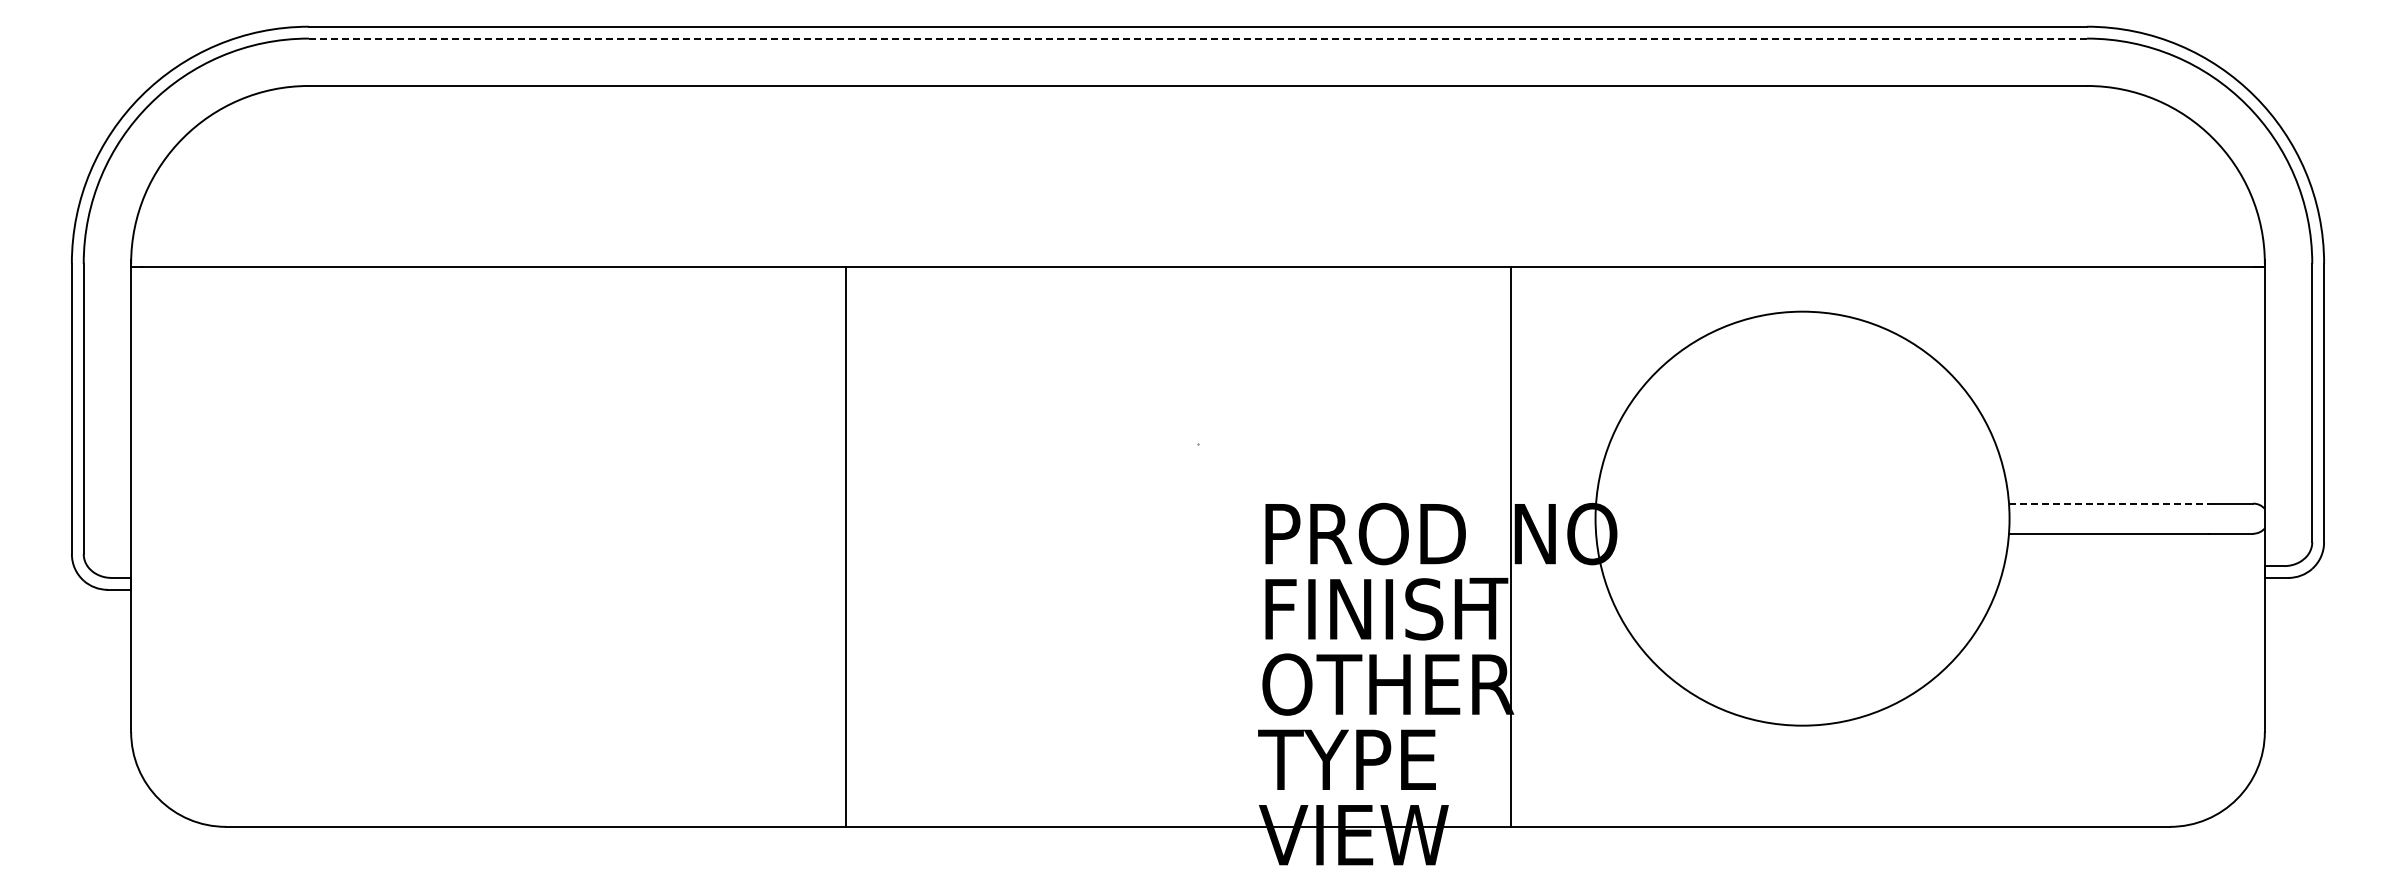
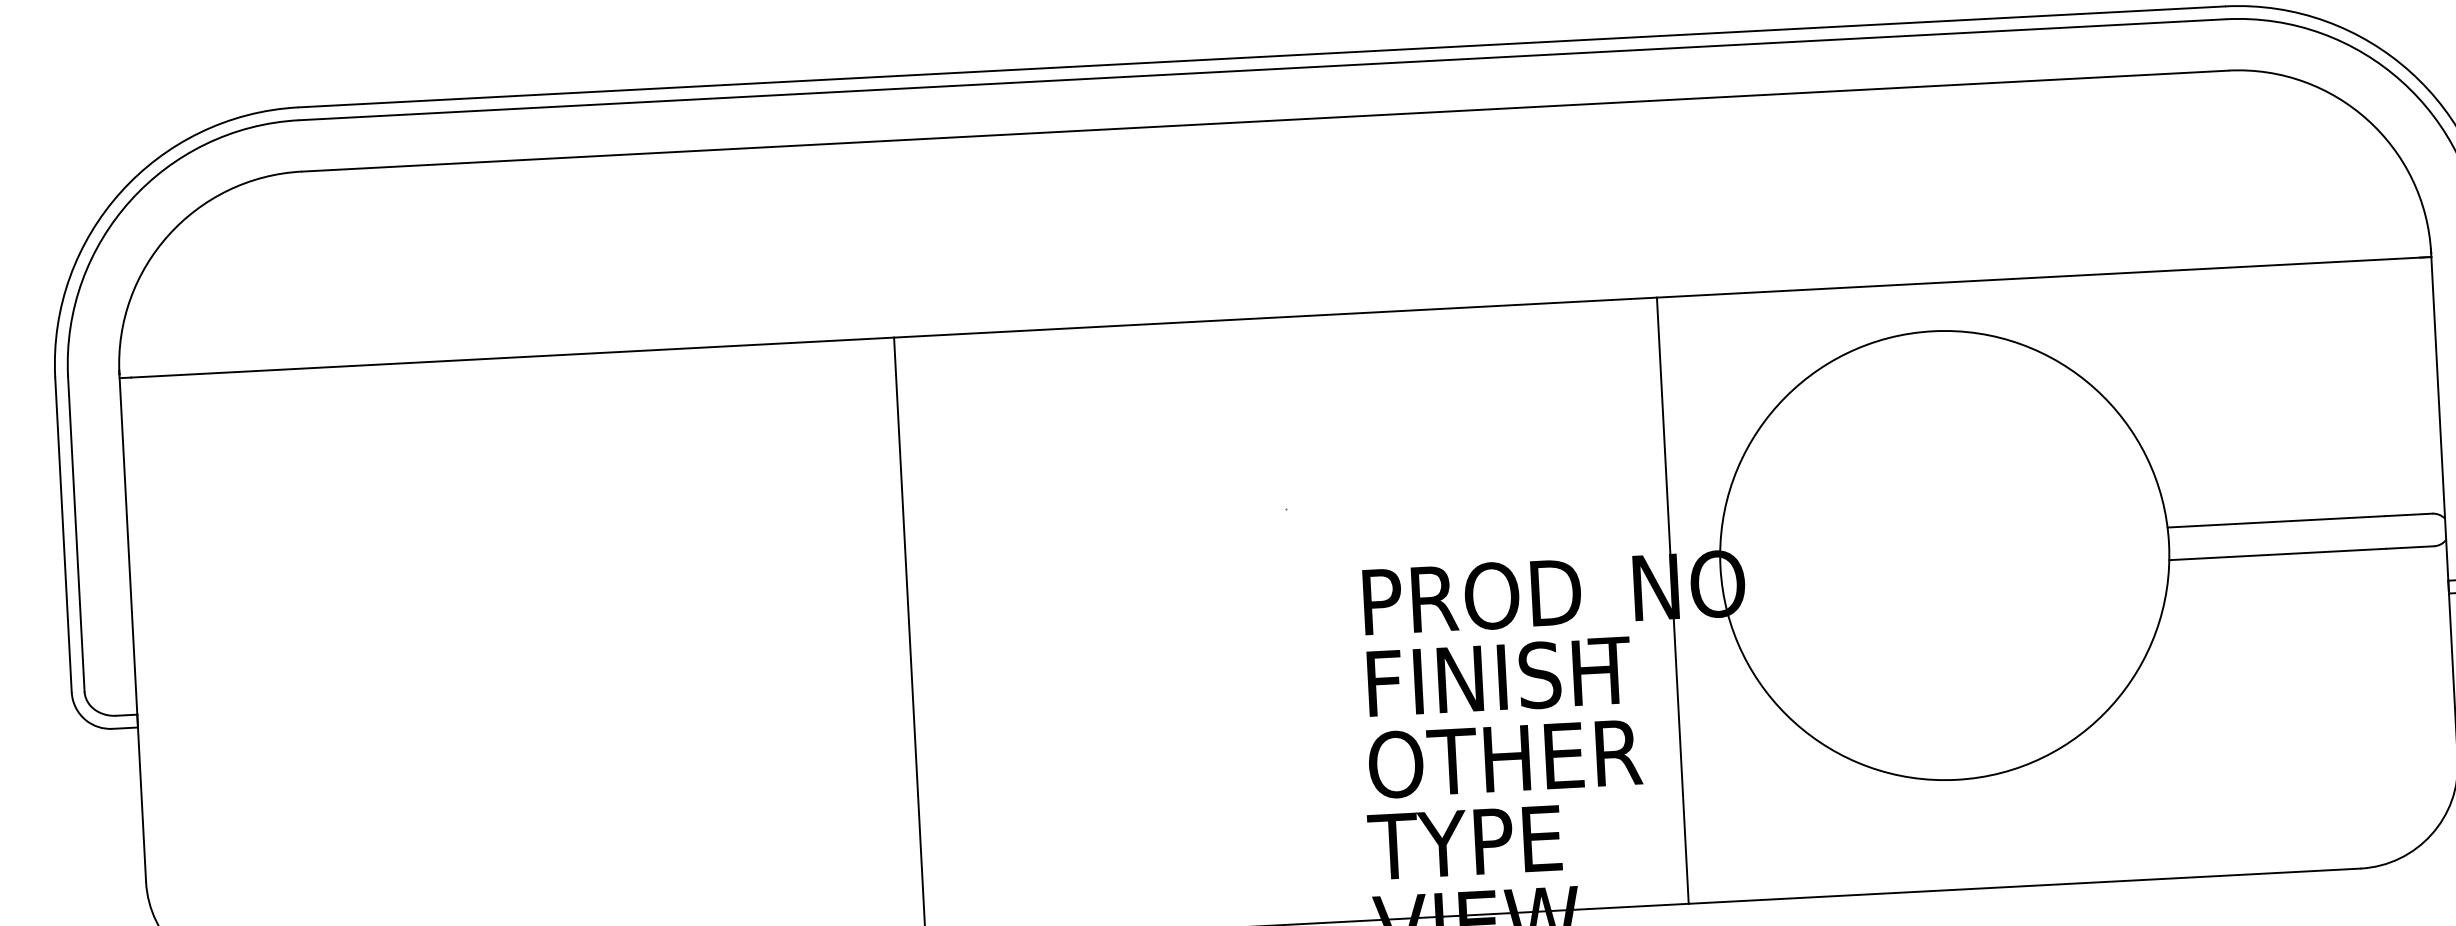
line: (1198, 38) -> (1263, 69), dashed -> solid
line: (2109, 503) -> (2276, 521), dashed -> solid
line: (1511, 546) -> (1673, 600), moved

